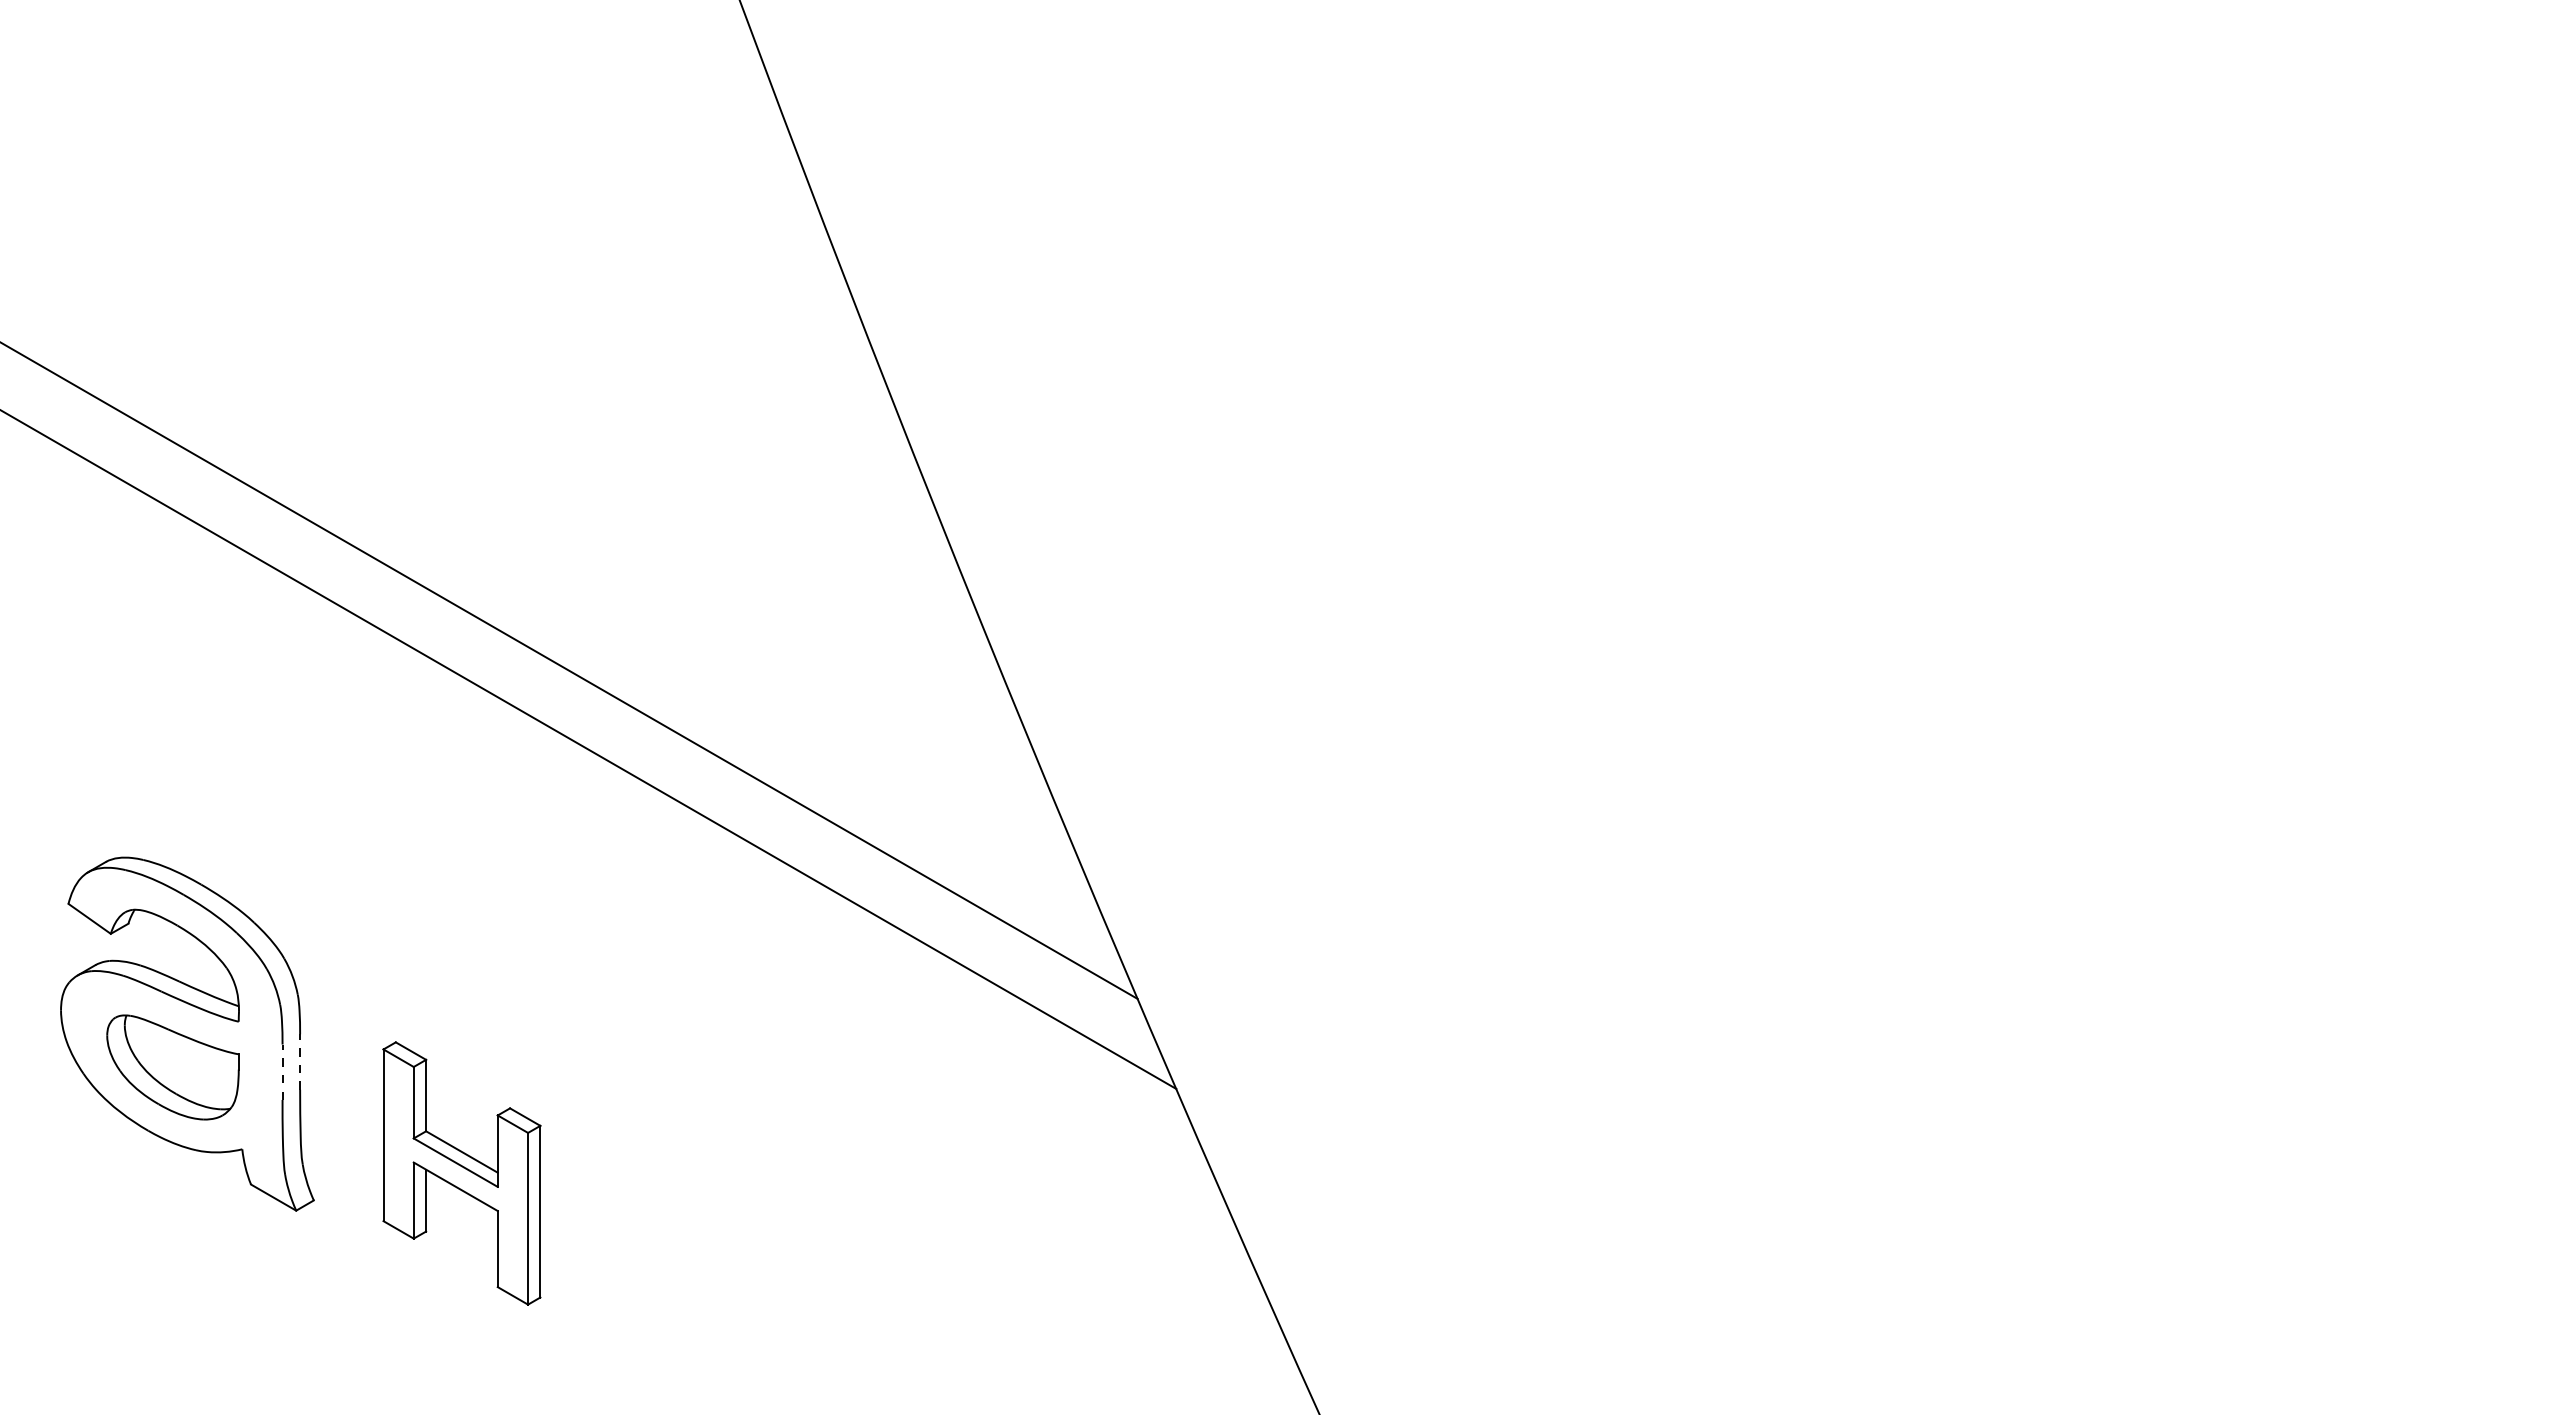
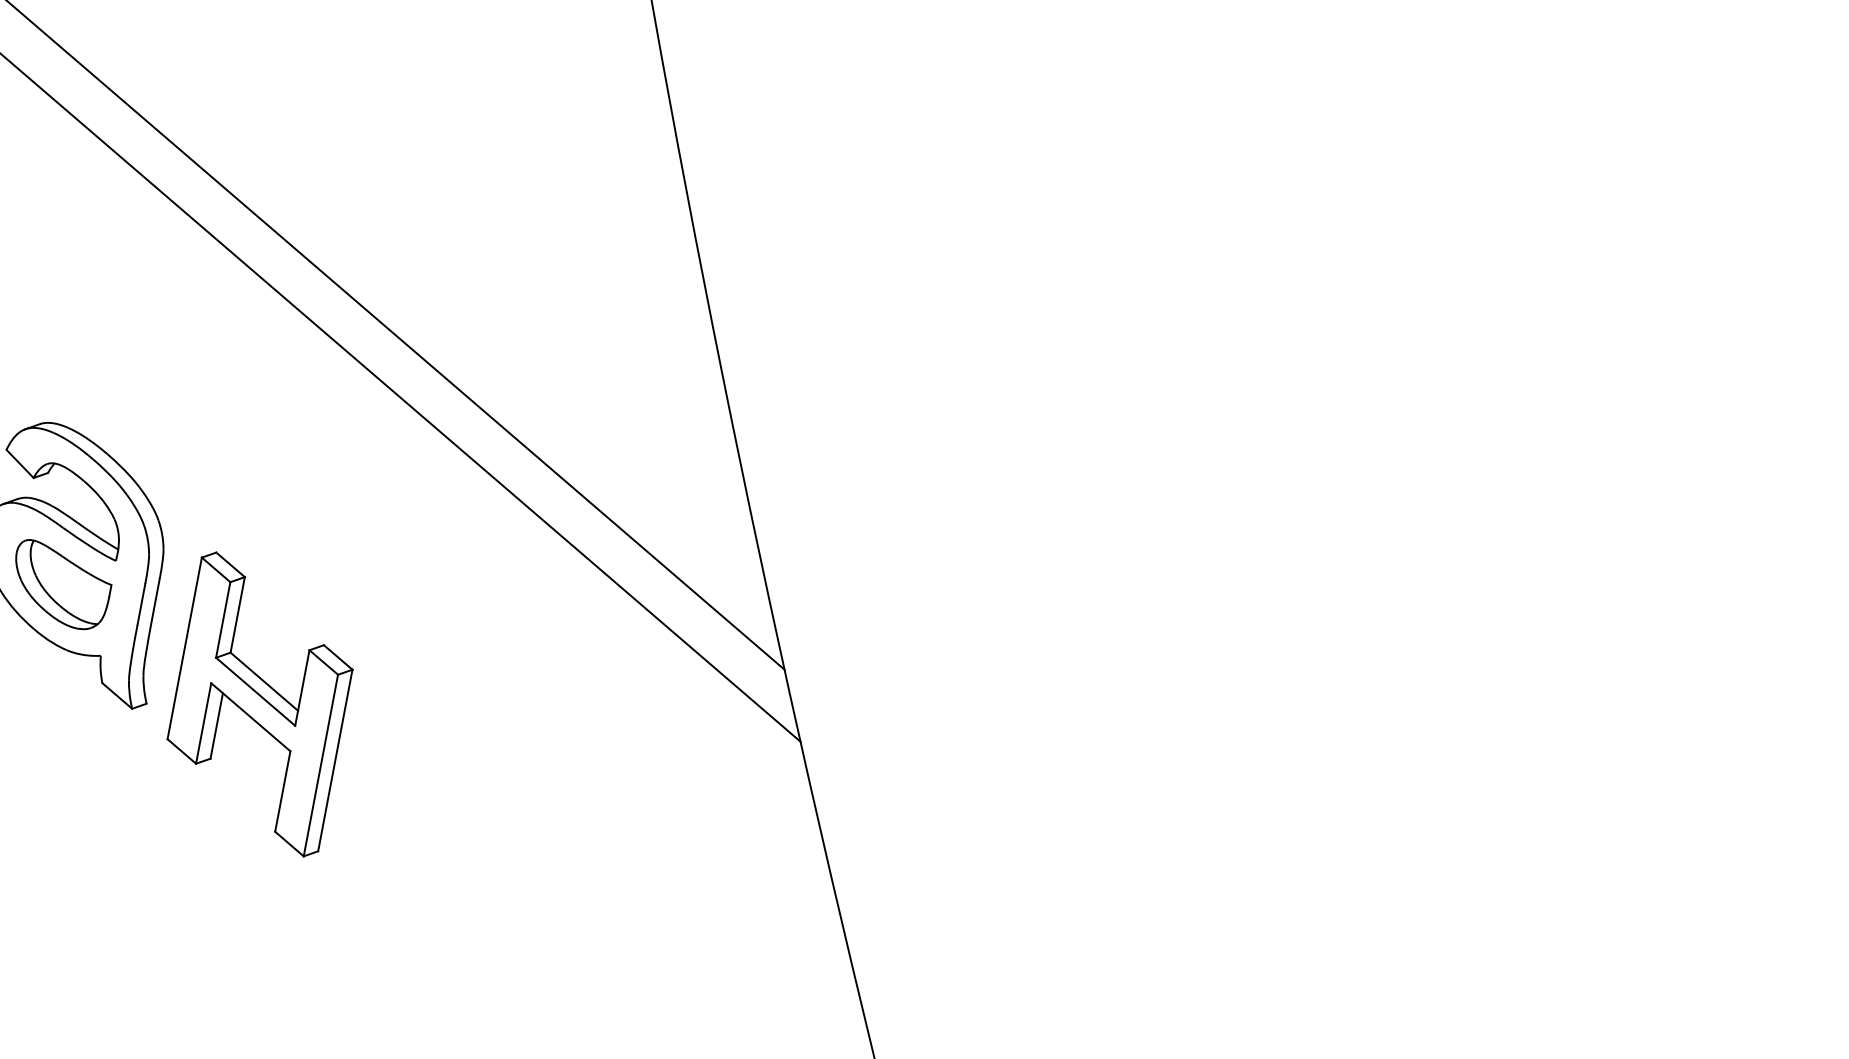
line: (300, 1062) -> (156, 599), dashed -> solid
line: (282, 1072) -> (141, 604), dashed -> solid
part: (461, 1173) -> (259, 704), size x1.43

